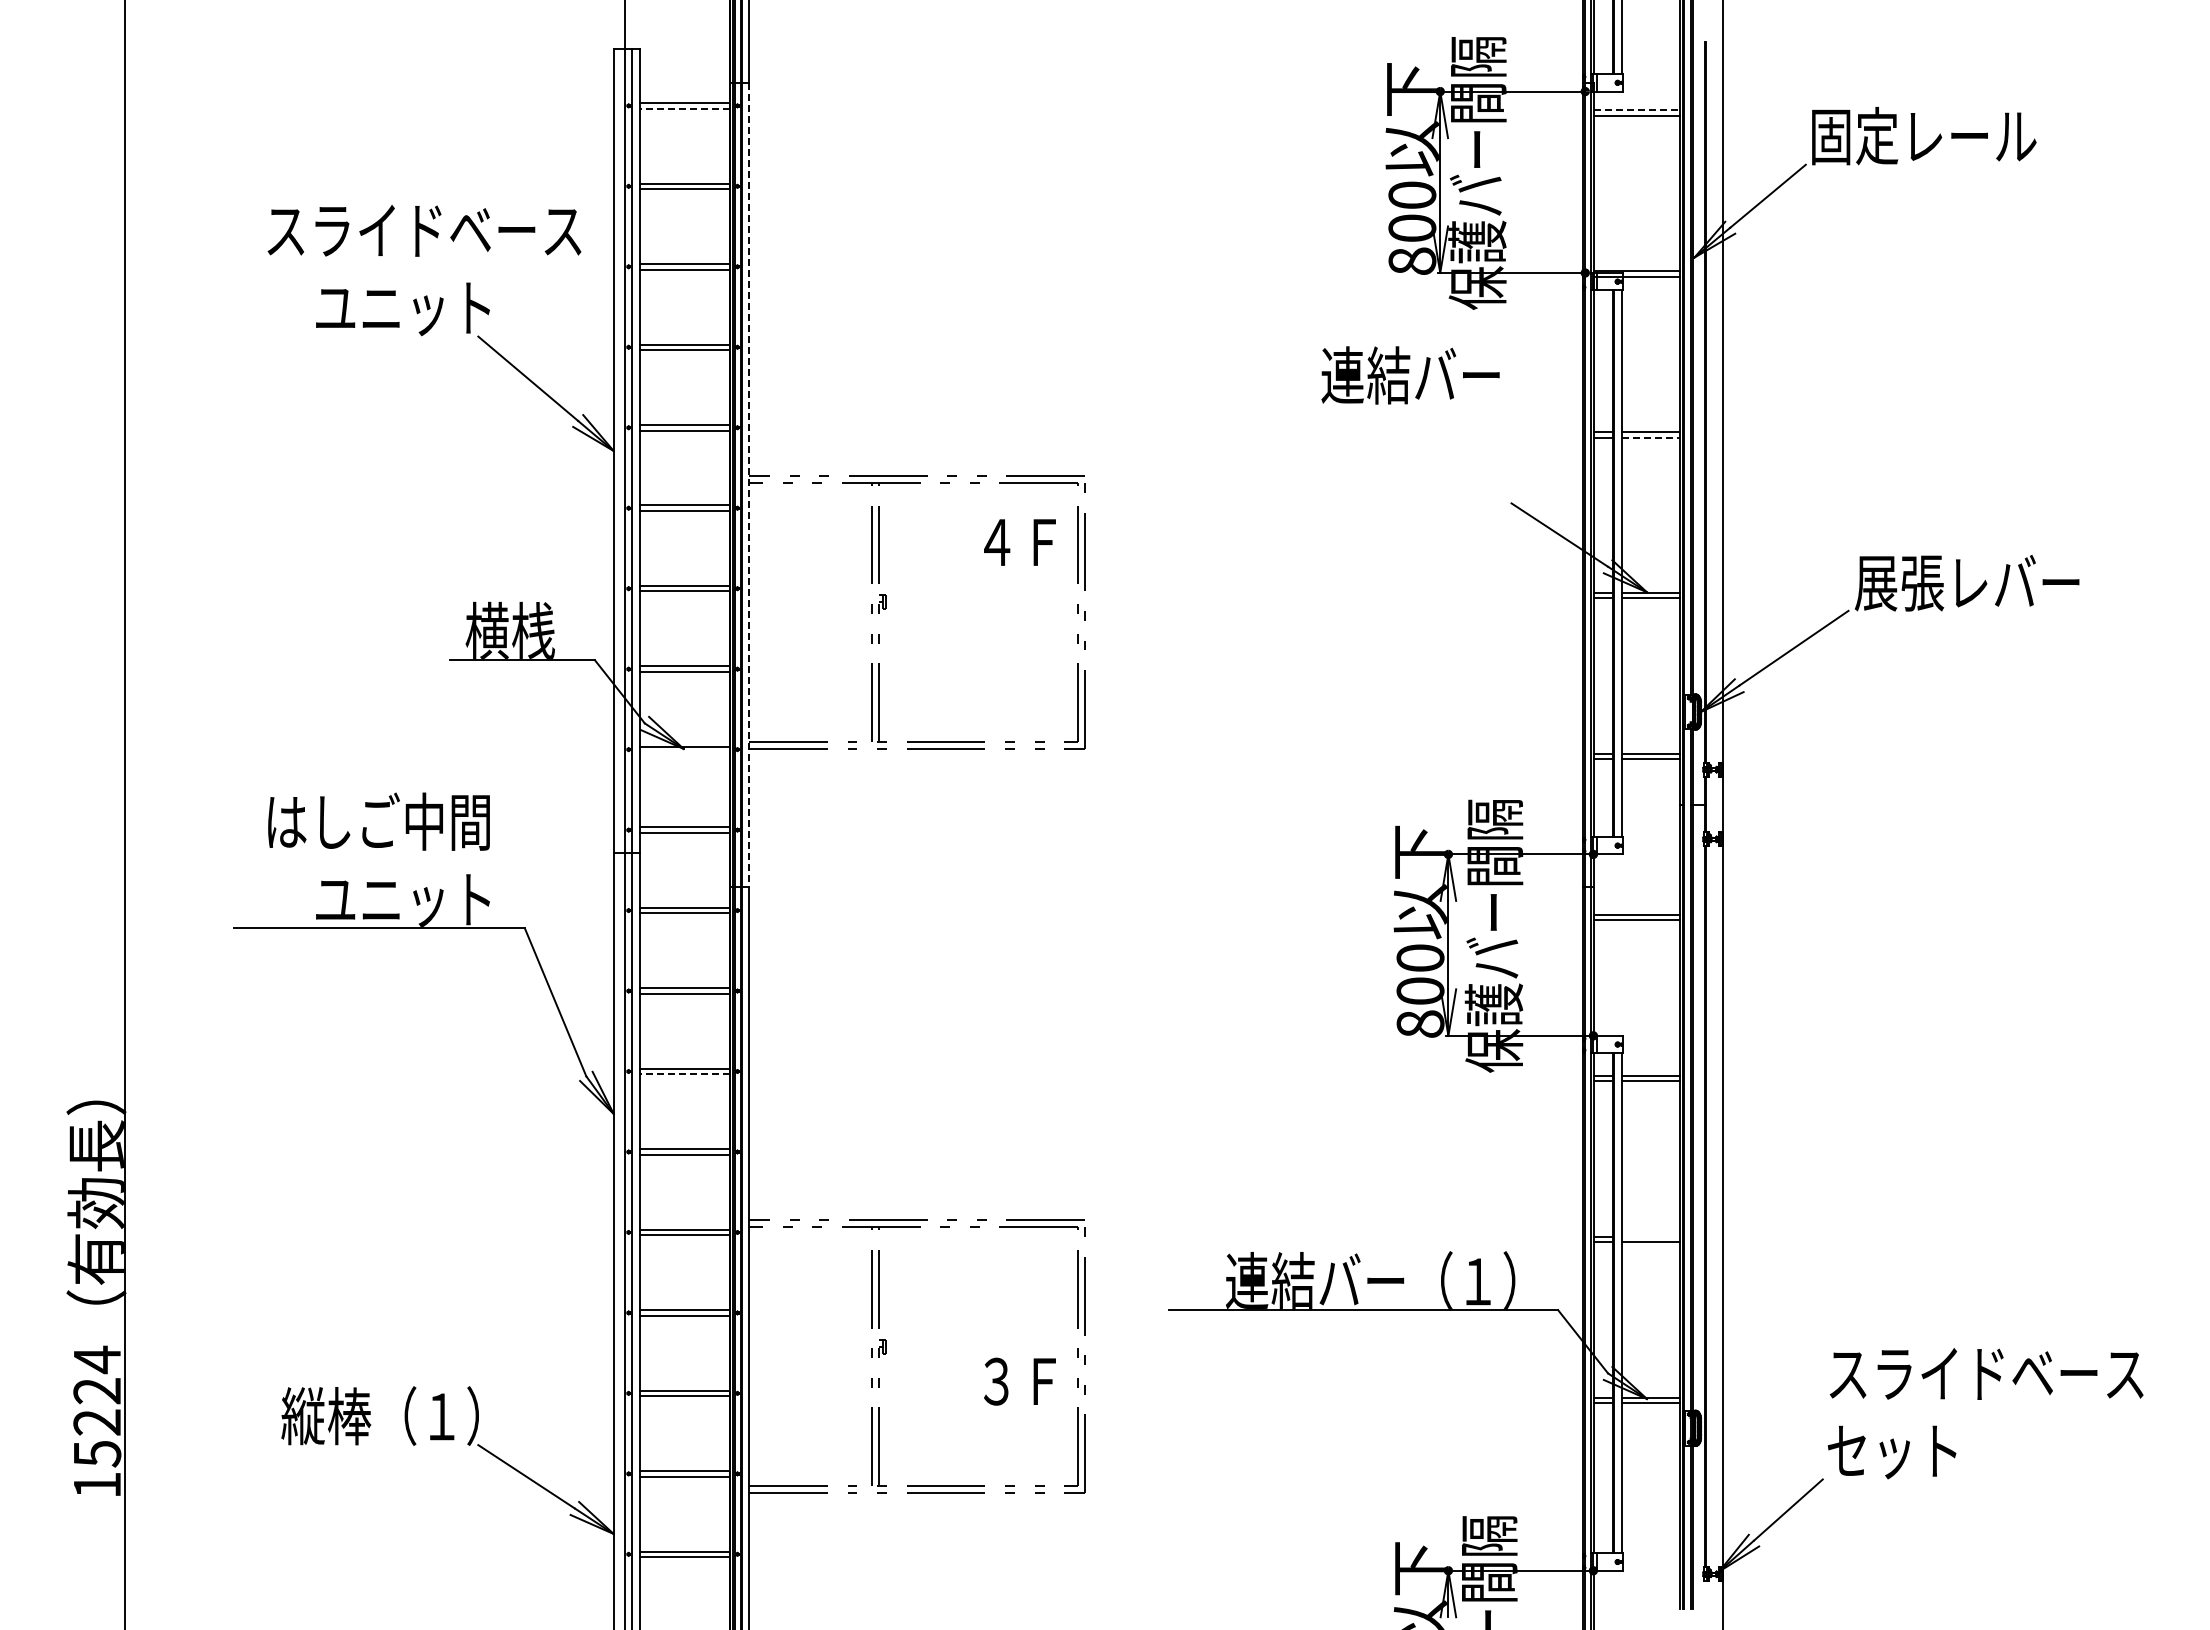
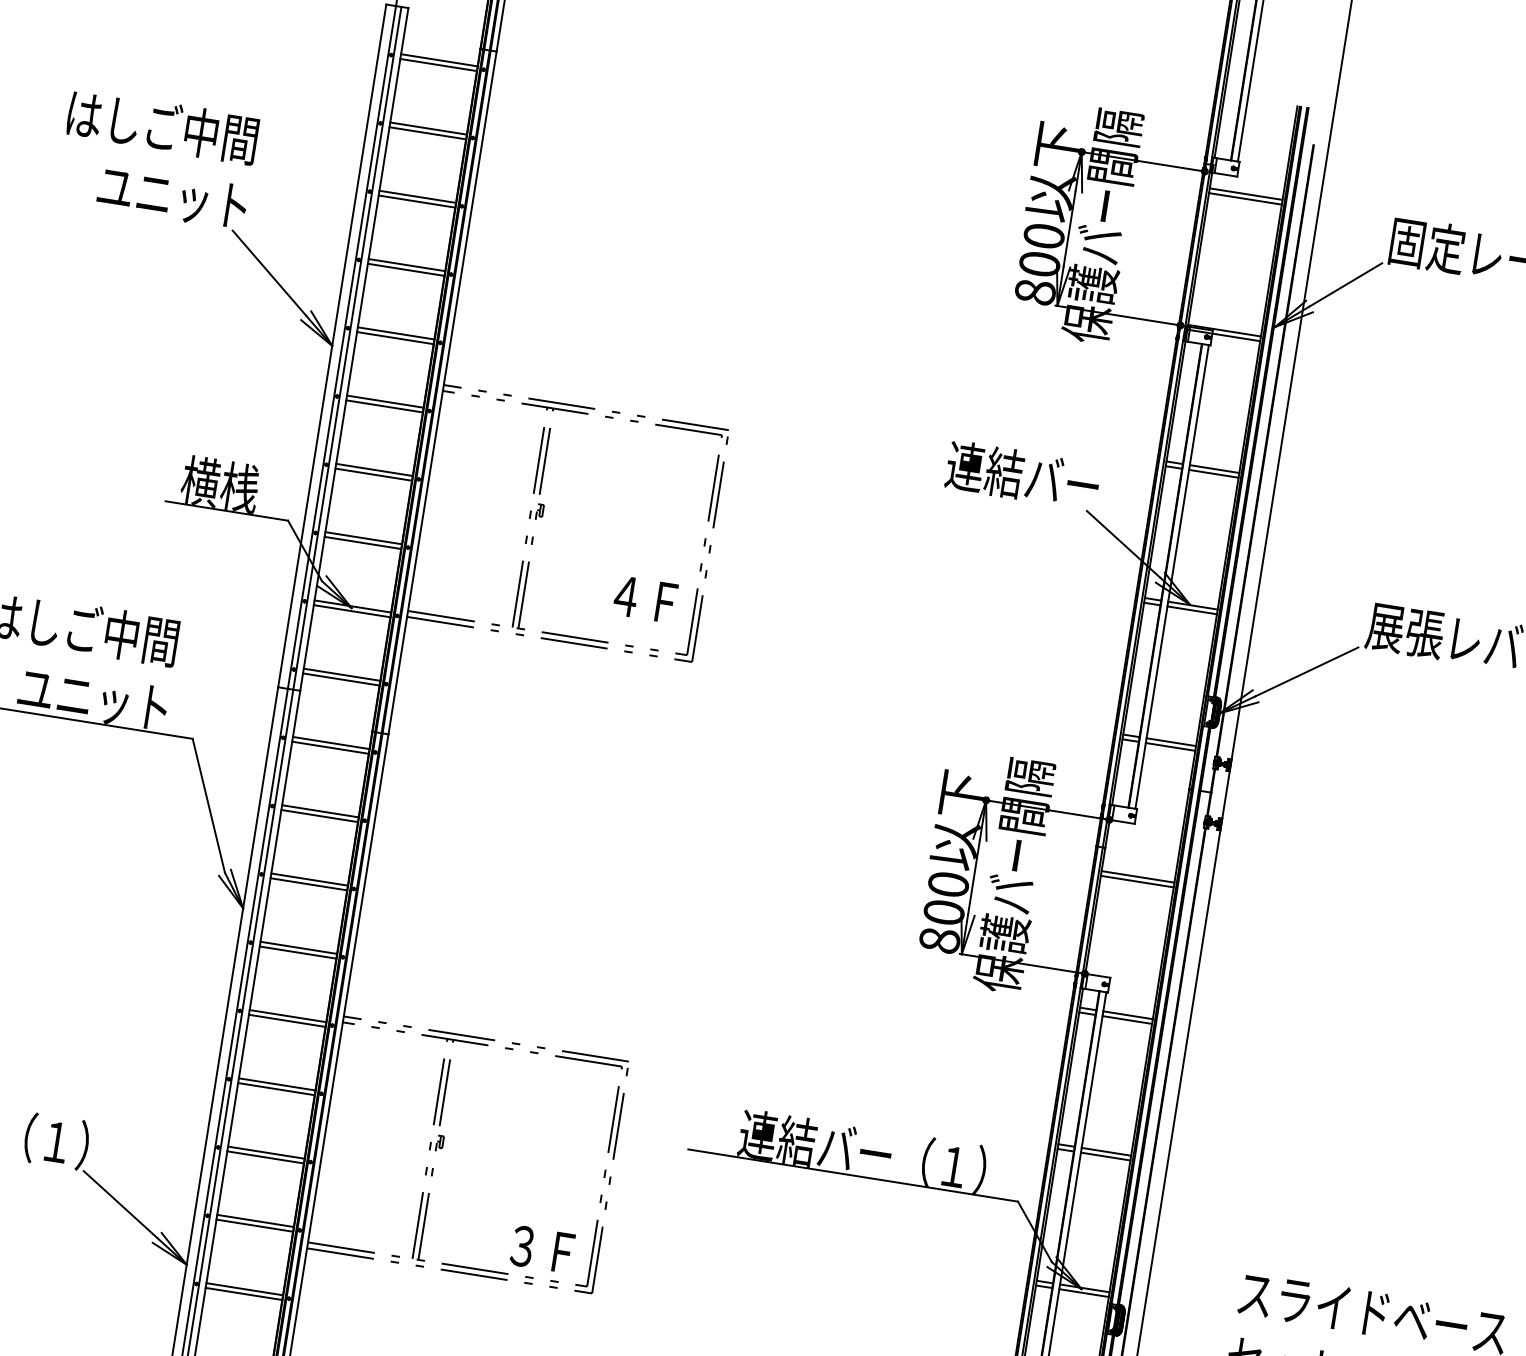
line: (684, 108) -> (438, 64), dashed -> solid
line: (1636, 110) -> (1245, 194), dashed -> solid
text: (424, 230) -> (201, 133), スライドベース -> はしご中間
text: (1410, 375) -> (1022, 475), moved
line: (1651, 437) -> (1214, 473), dashed -> solid
line: (749, 485) -> (442, 393), dashed -> solid
text: (1019, 542) -> (645, 599), moved
line: (684, 752) -> (351, 611), added
line: (684, 1074) -> (308, 884), dashed -> solid
line: (1650, 1236) -> (1106, 1151), added
text: (1019, 1381) -> (542, 1249), moved

